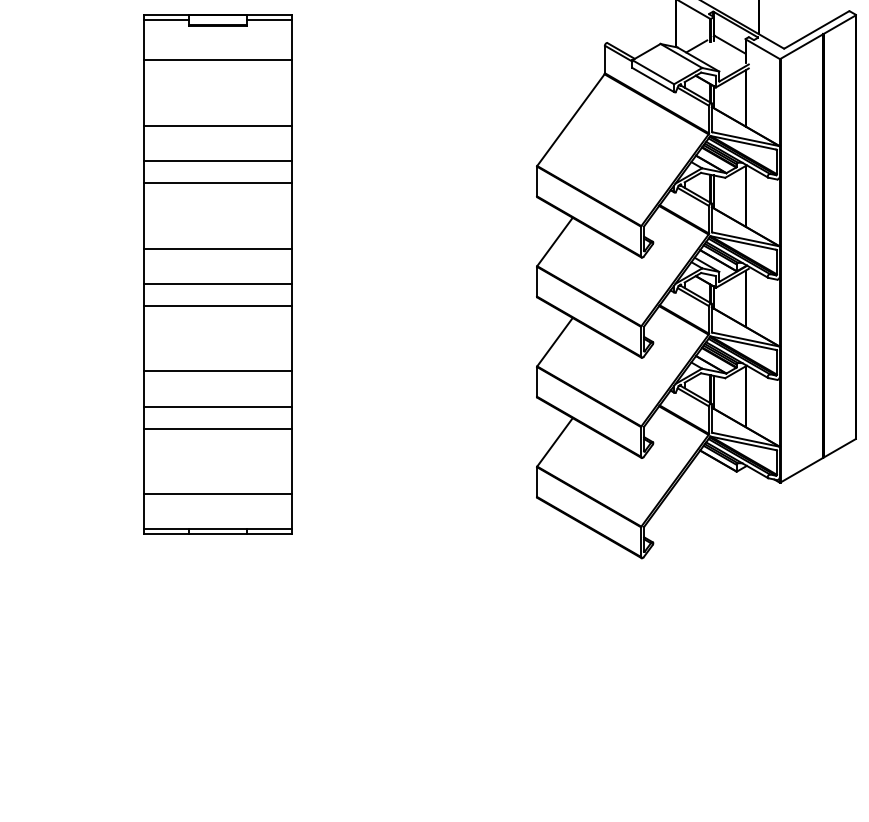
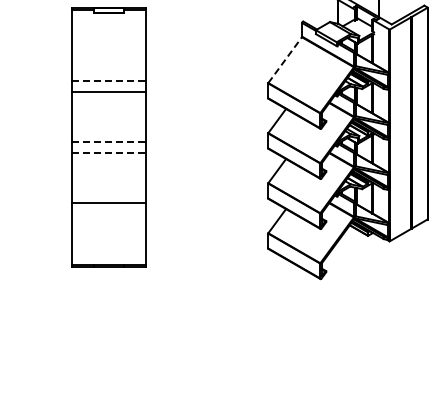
line: (217, 60) -> (108, 30), removed
line: (571, 118) -> (285, 59), solid -> dashed
line: (217, 124) -> (108, 62), removed
line: (217, 160) -> (108, 80), solid -> dashed
line: (217, 248) -> (108, 124), removed
line: (217, 284) -> (108, 142), solid -> dashed
line: (217, 304) -> (108, 152), solid -> dashed
line: (217, 370) -> (108, 185), removed
line: (217, 429) -> (108, 214), removed
line: (217, 493) -> (108, 246), removed

